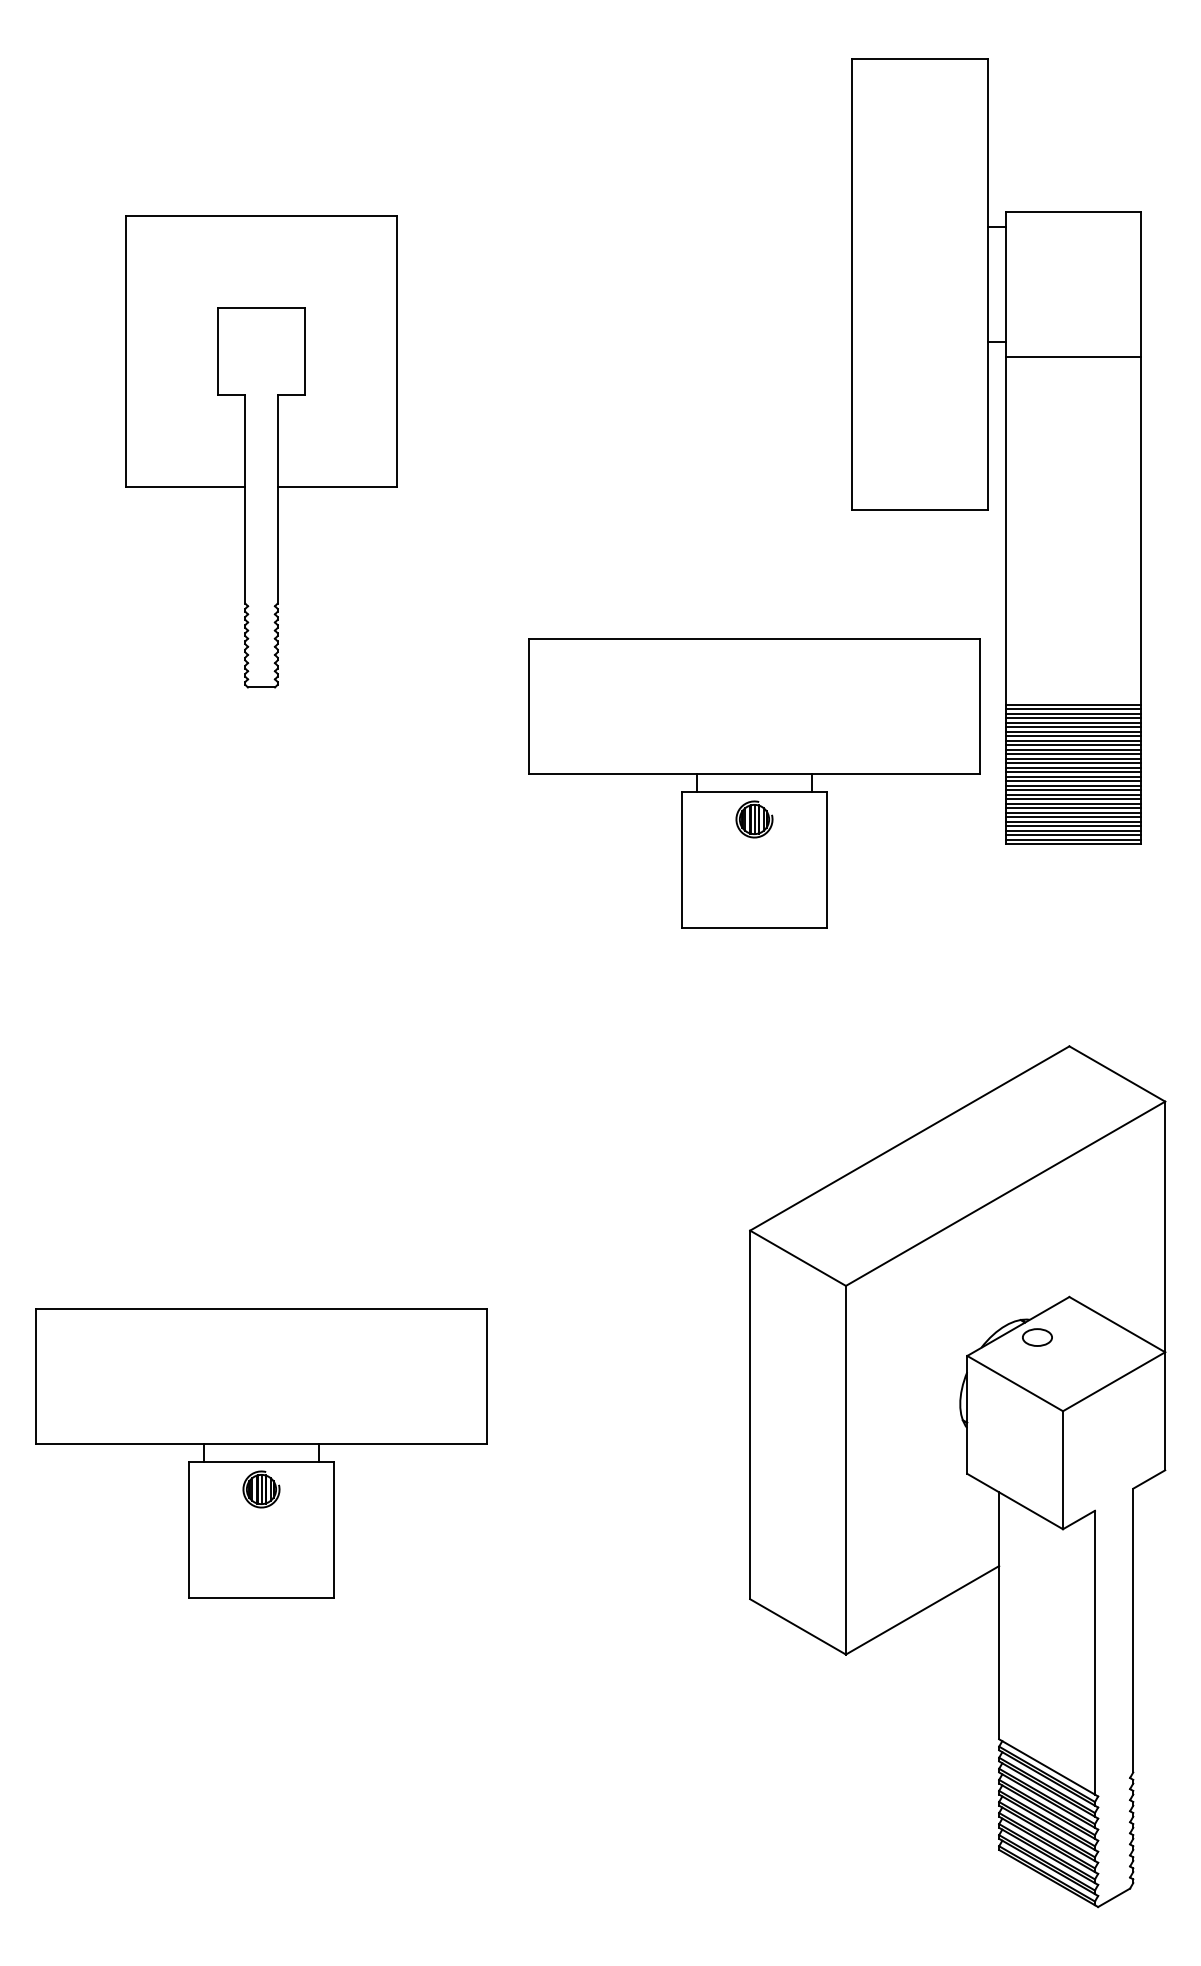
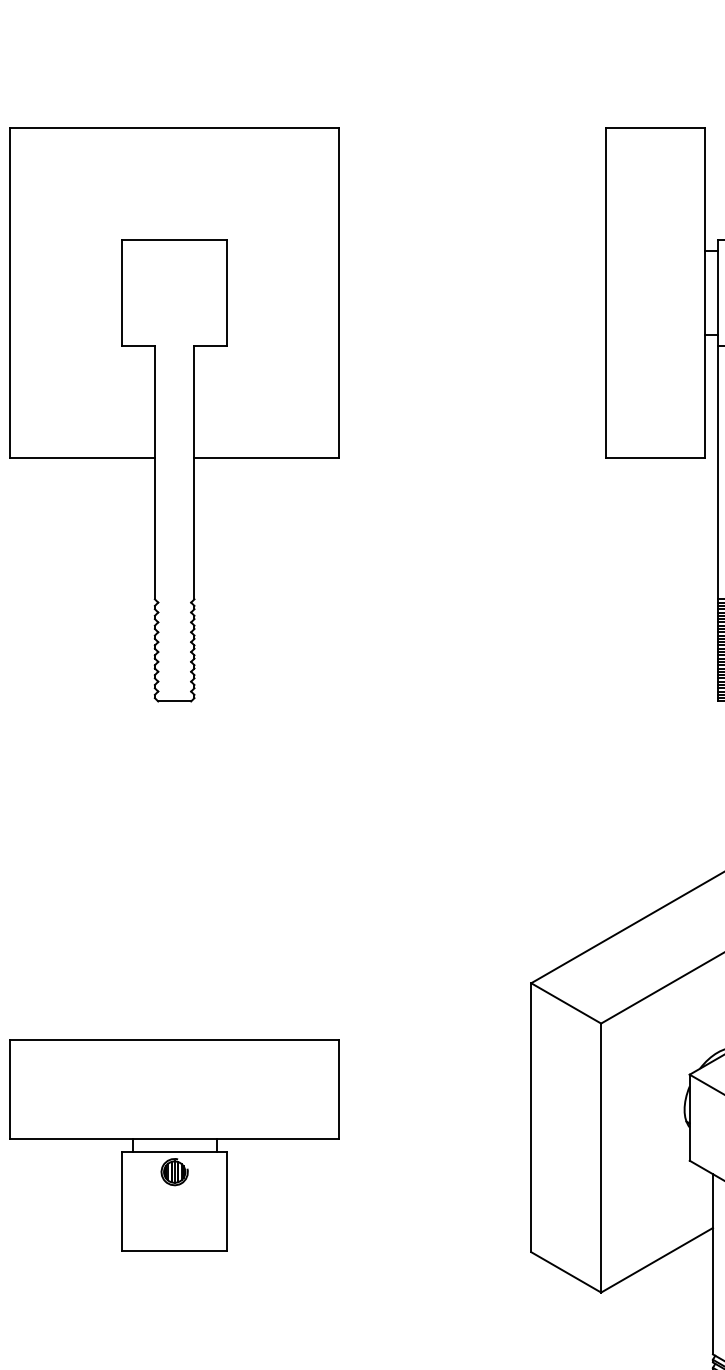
part: (261, 451) -> (174, 414), size x1.67
part: (754, 783) -> (534, 656), removed

